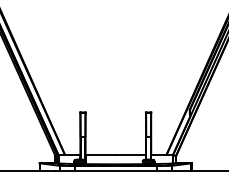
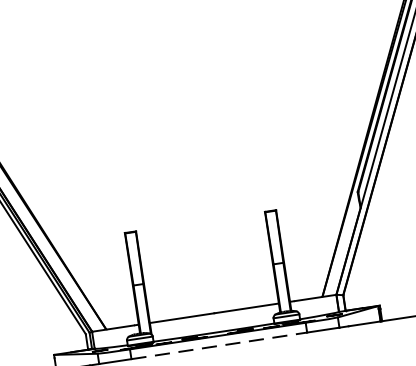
line: (116, 170) -> (220, 345), solid -> dashed

